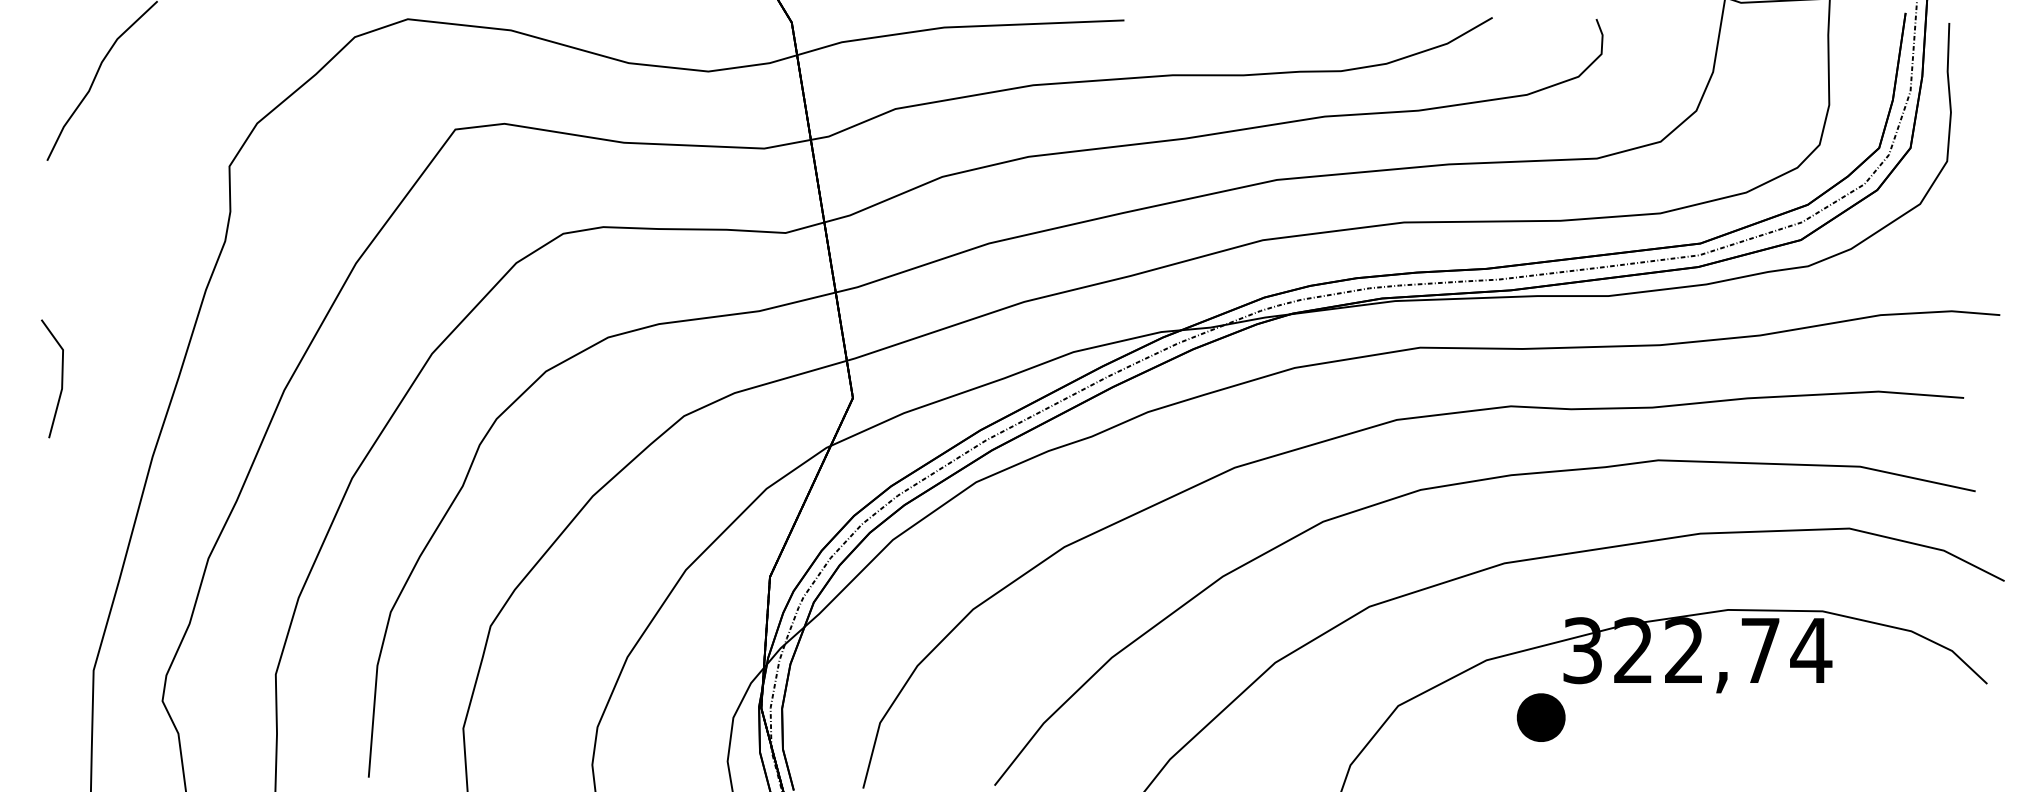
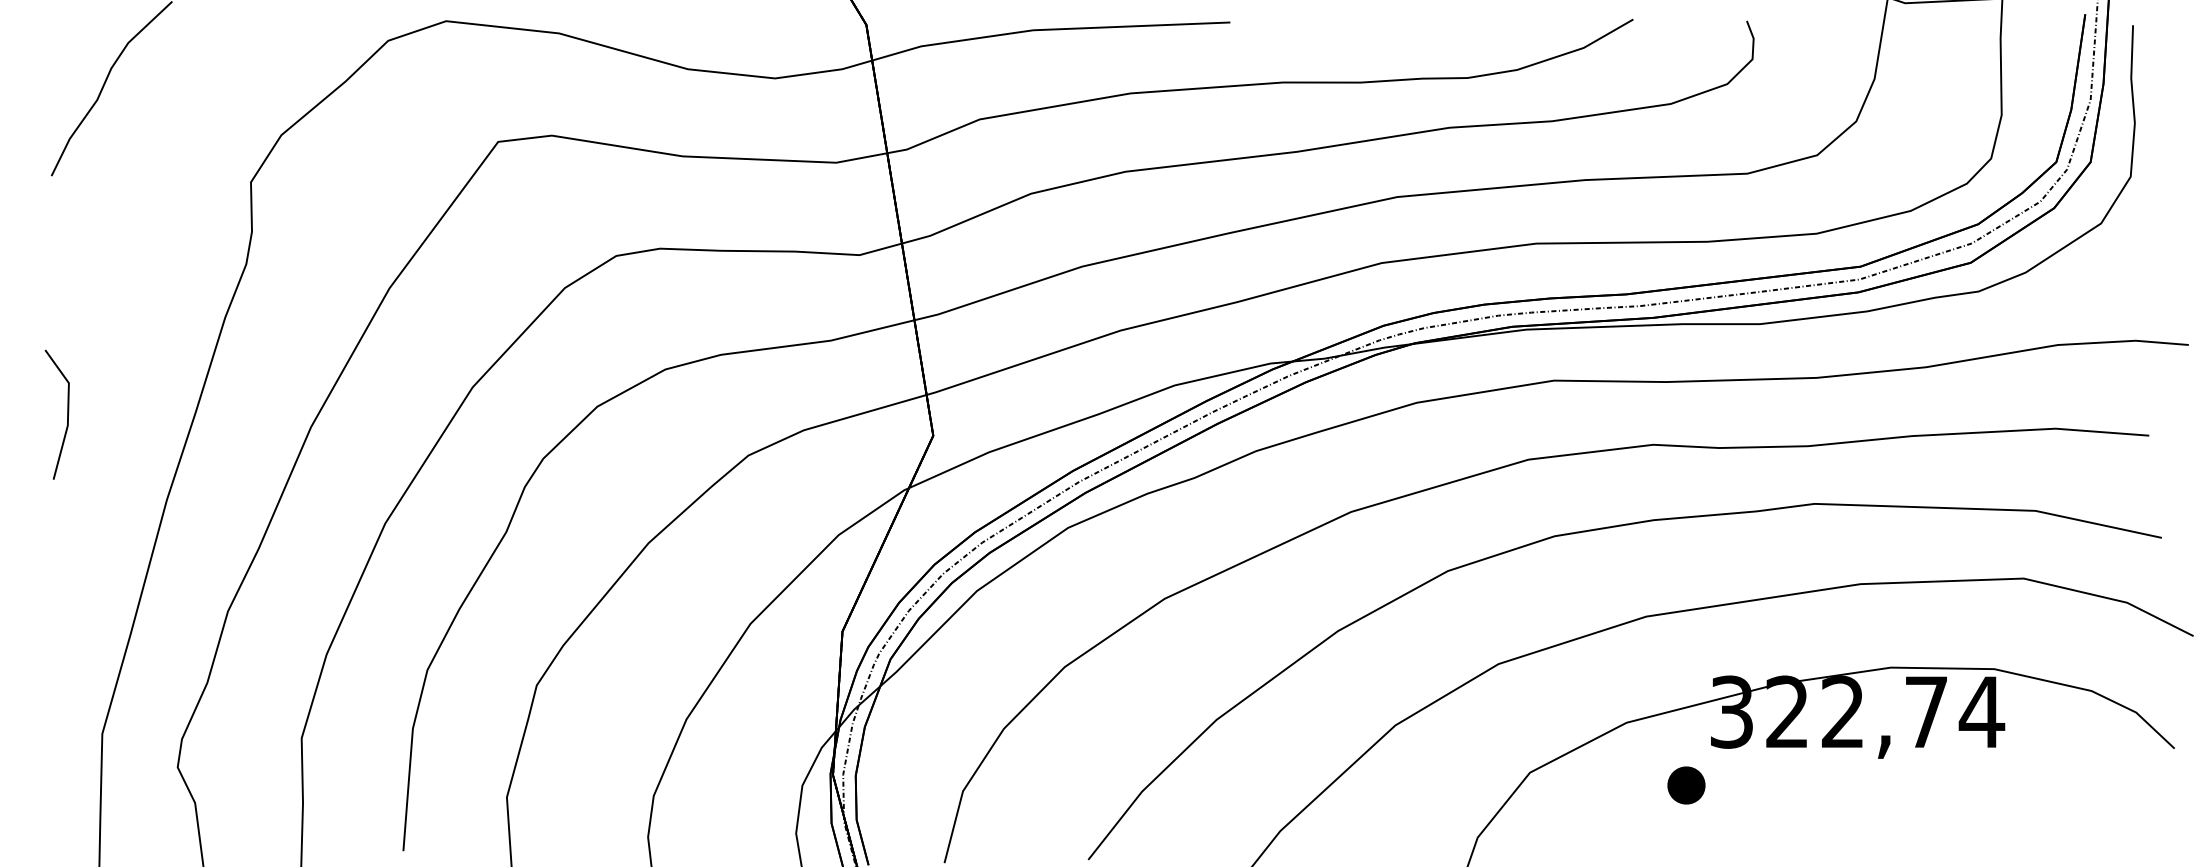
part: (1541, 717) -> (1686, 785), size x0.71

